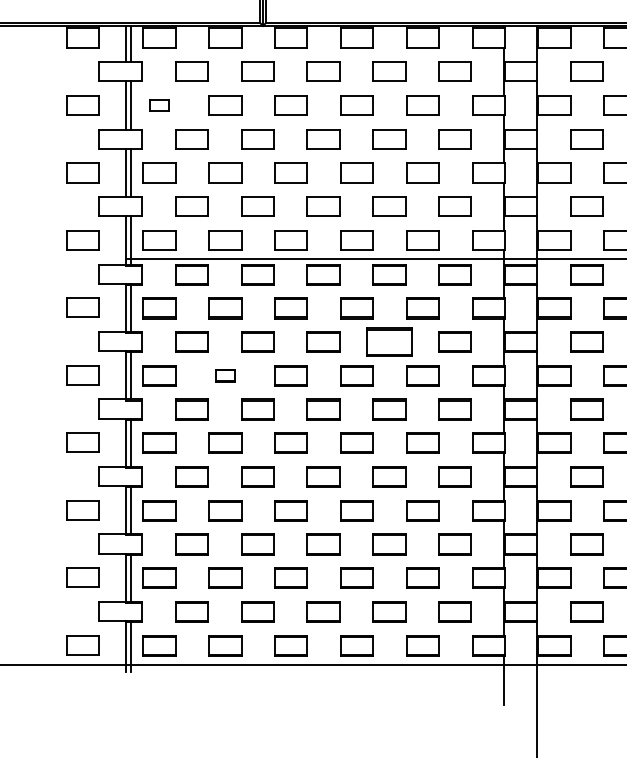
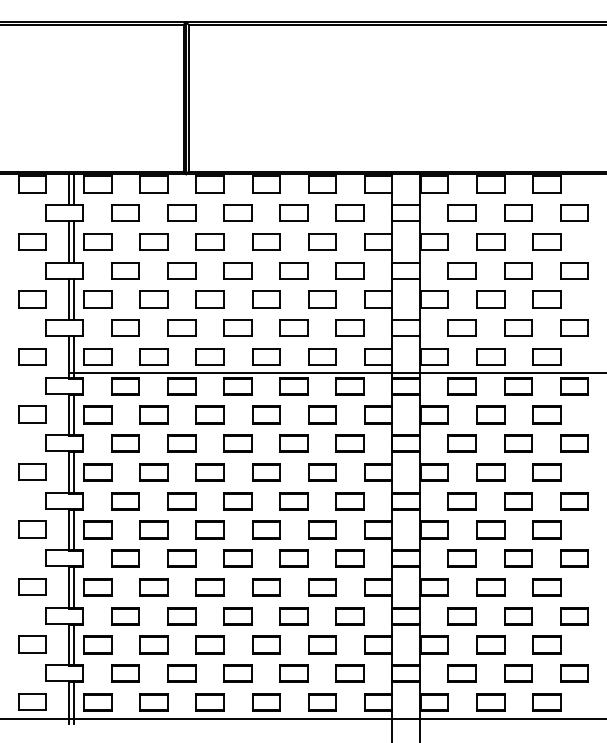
part: (159, 104) -> (97, 241), size x1.67
part: (388, 341) -> (293, 443), size x0.71
part: (224, 375) -> (153, 472), size x1.67

